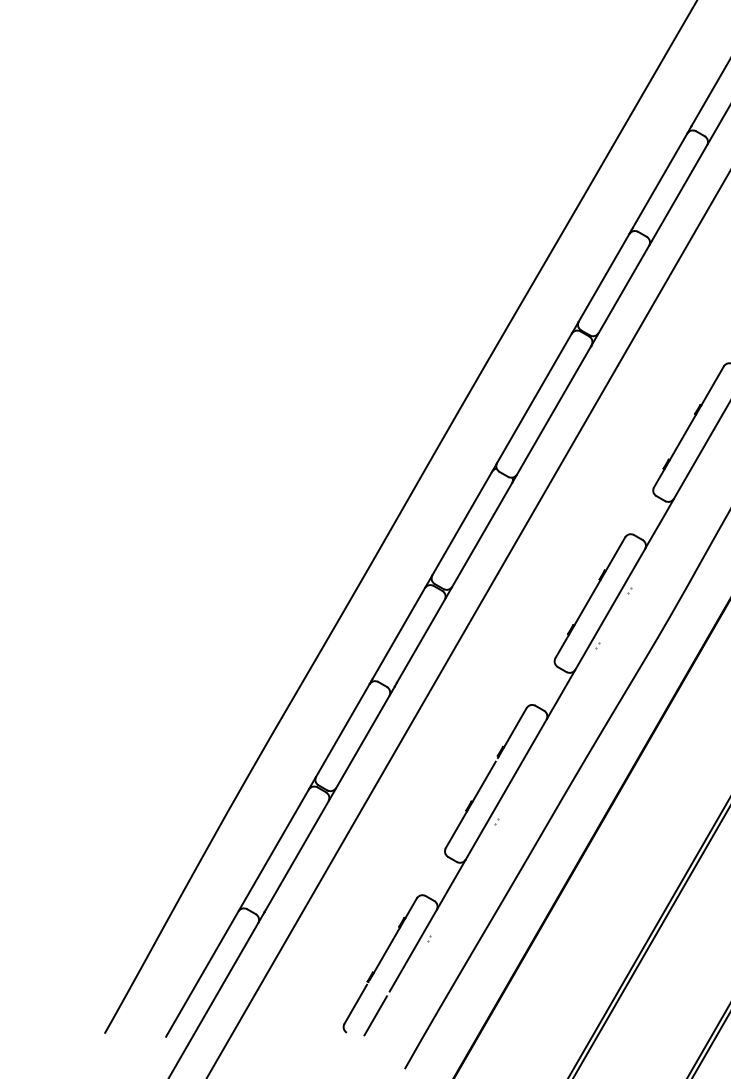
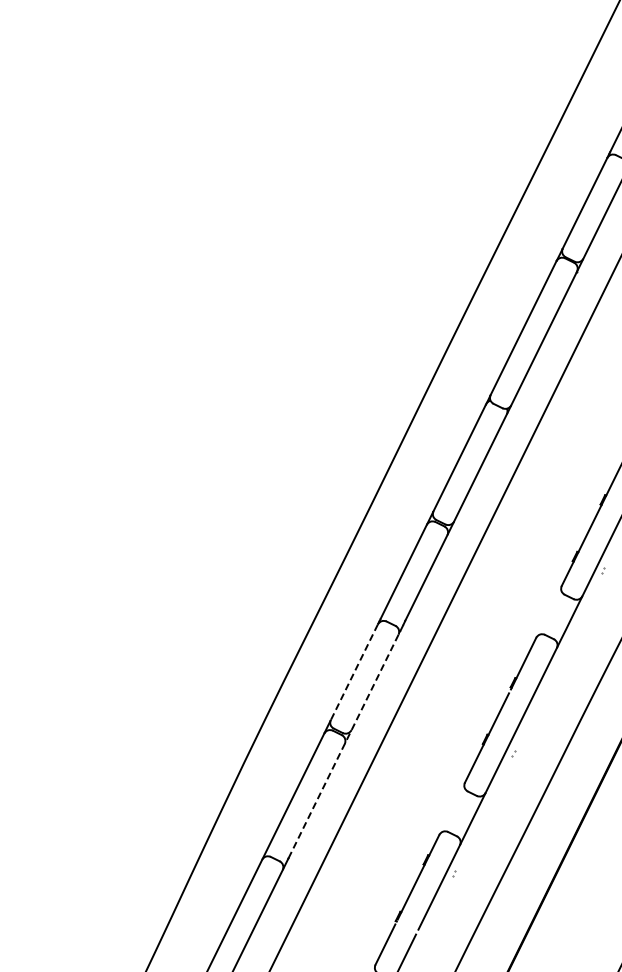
line: (342, 730) -> (354, 672), solid -> dashed
line: (329, 799) -> (345, 742), solid -> dashed

